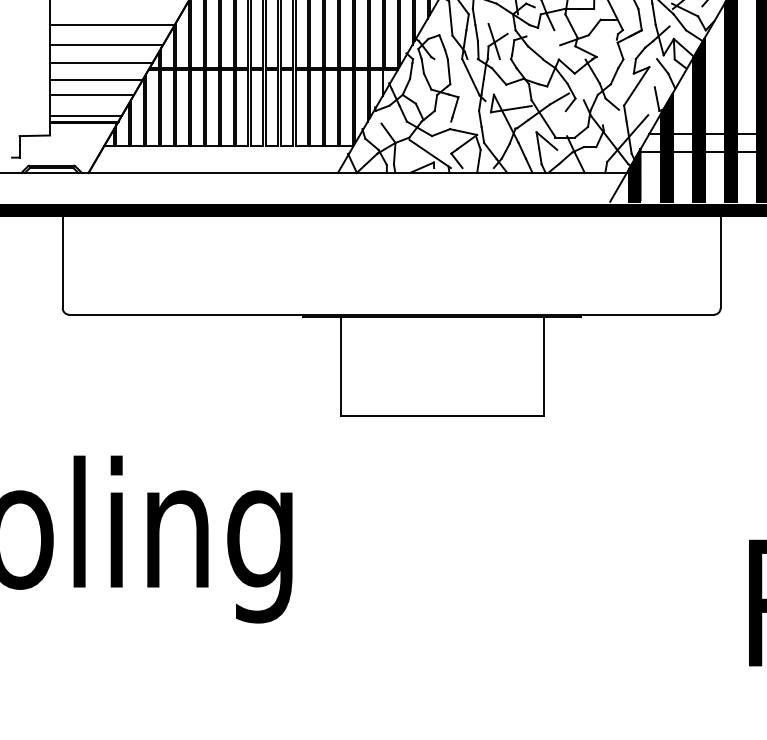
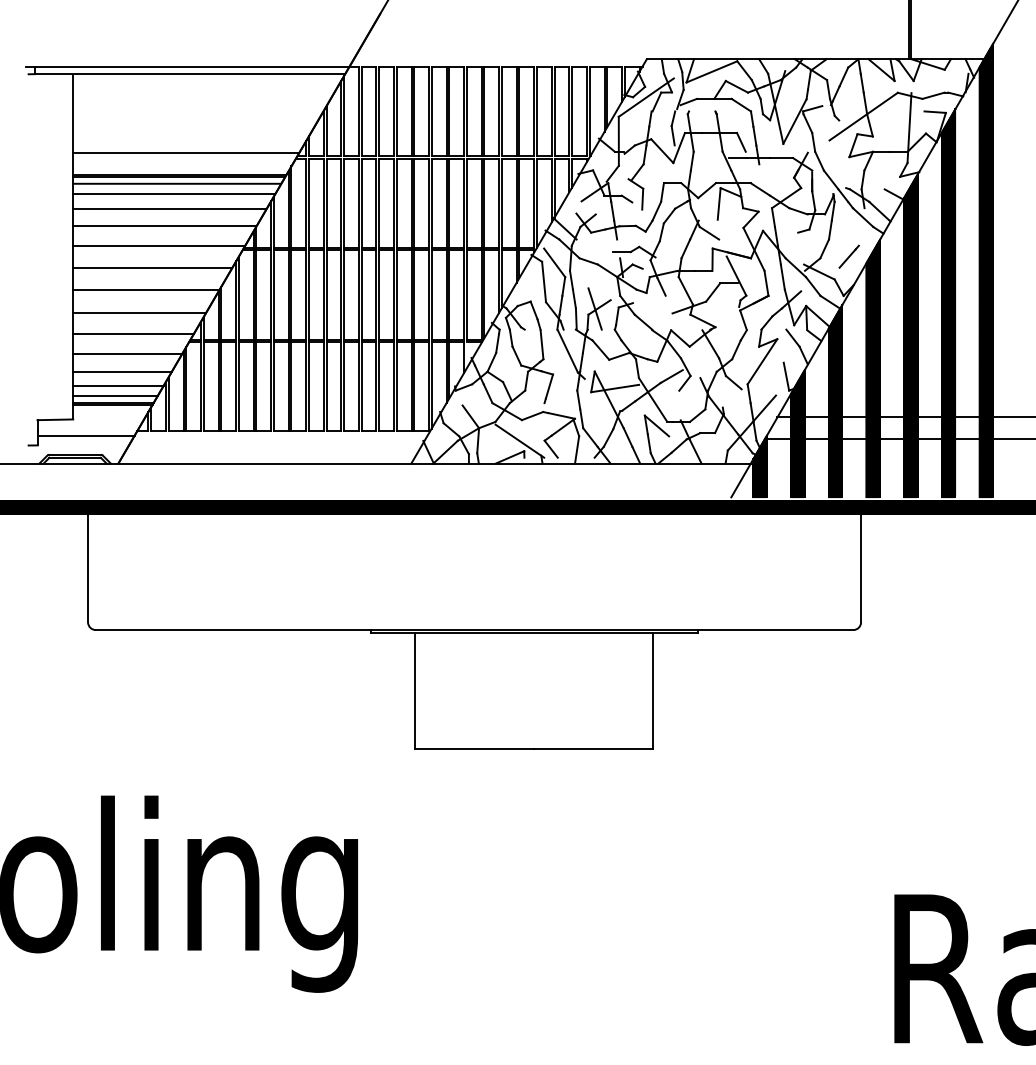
line: (117, 6) -> (152, 267), added
line: (88, 106) -> (118, 385), added
line: (60, 149) -> (85, 435), added

